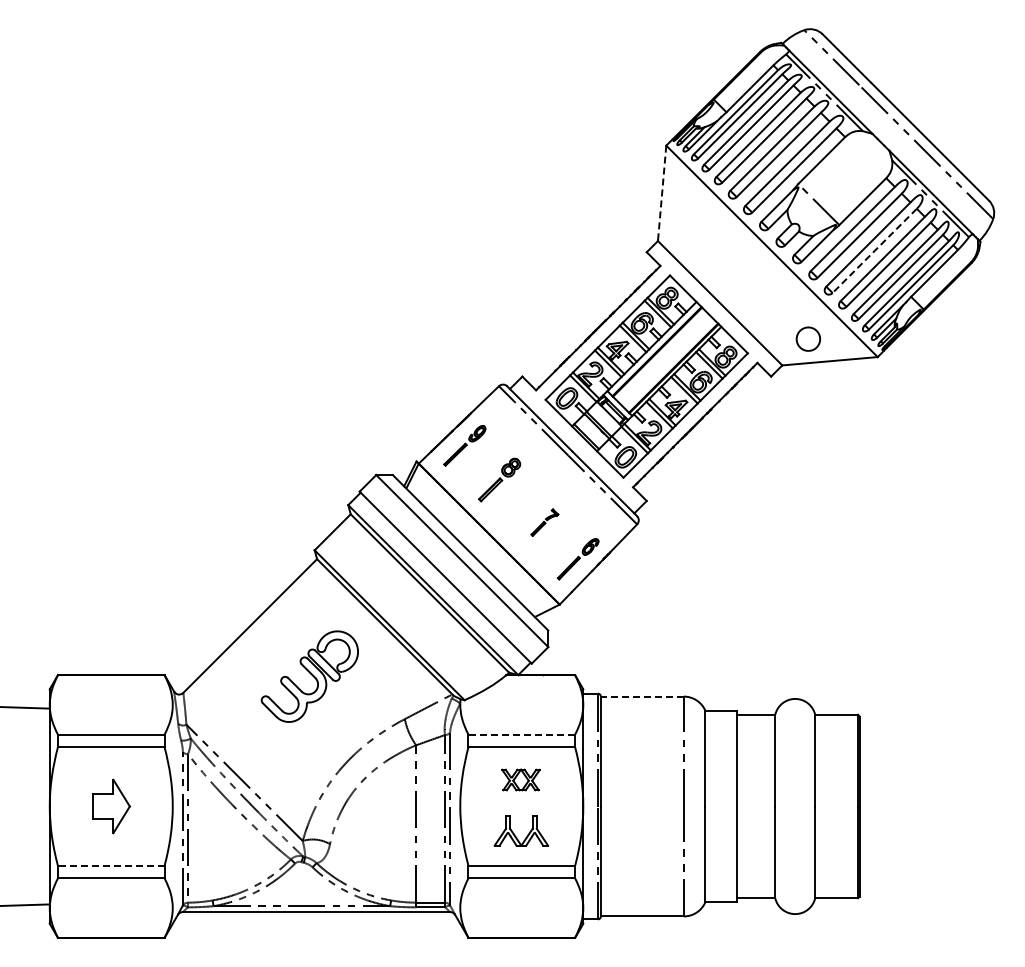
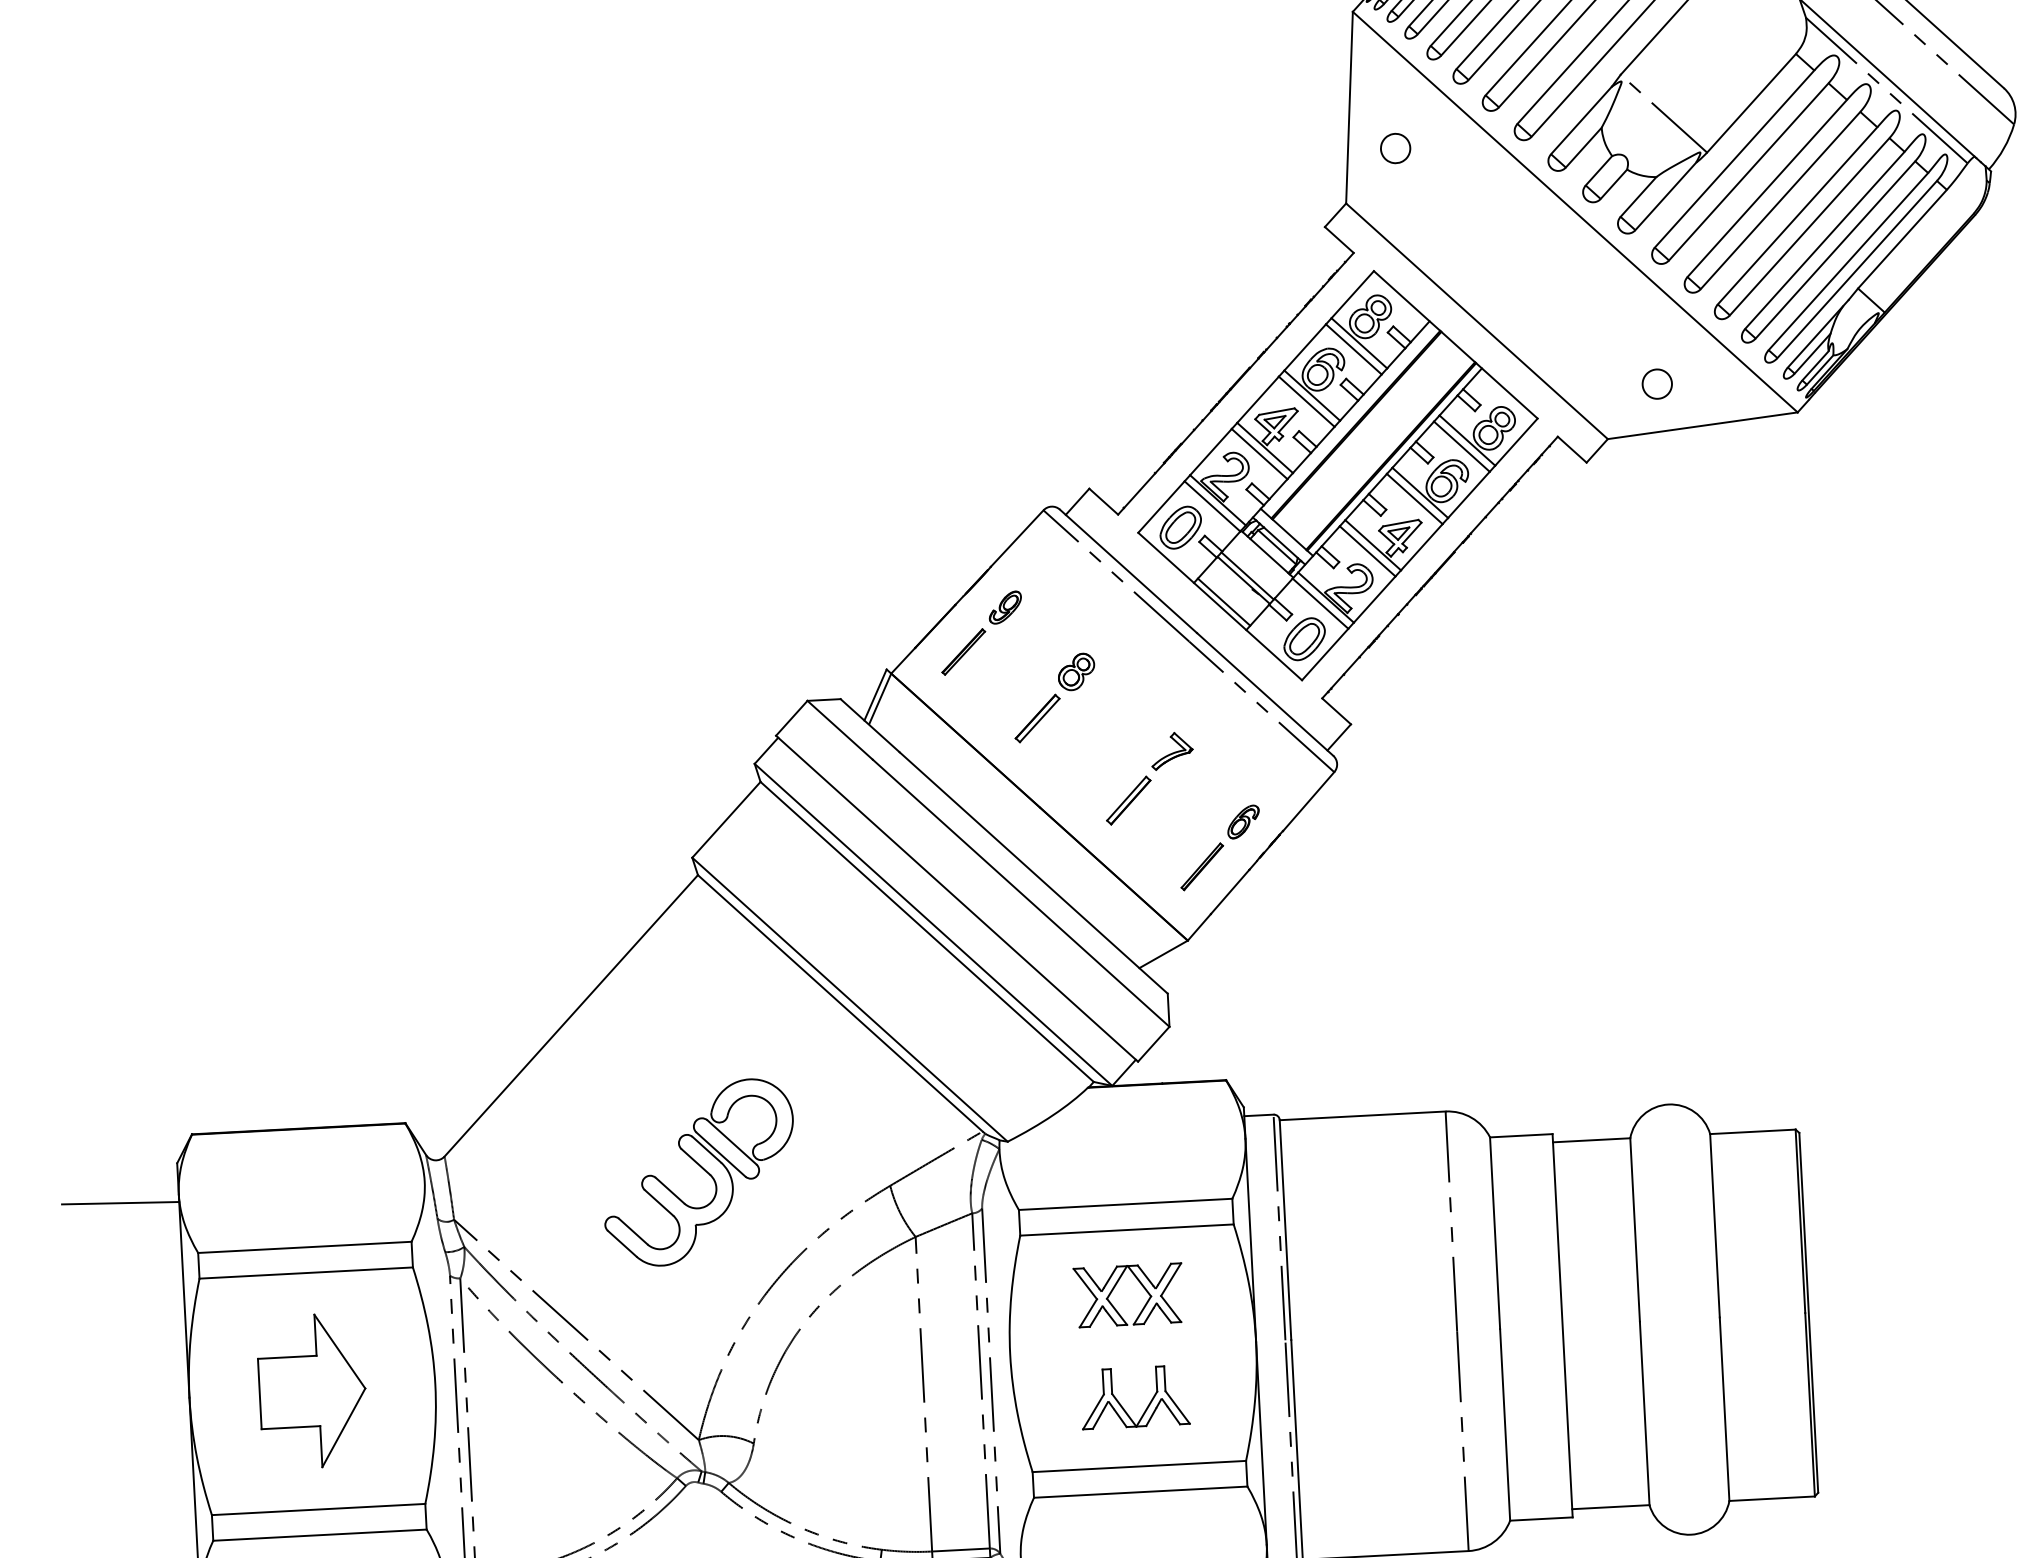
line: (662, 193) -> (1350, 107), dashed -> solid
part: (683, 214) -> (1394, 147), added
line: (874, 250) -> (1780, 199), dashed -> solid
part: (808, 339) -> (1657, 384), size x0.62
part: (544, 522) -> (1148, 778), size x1.67
part: (309, 676) -> (698, 1172), moved
line: (641, 696) -> (1360, 1115), dashed -> solid
line: (521, 734) -> (1125, 1204), dashed -> solid
part: (520, 779) -> (1127, 1294), size x1.43
part: (111, 806) -> (312, 1391), size x1.43
line: (110, 865) -> (317, 1509), dashed -> solid

